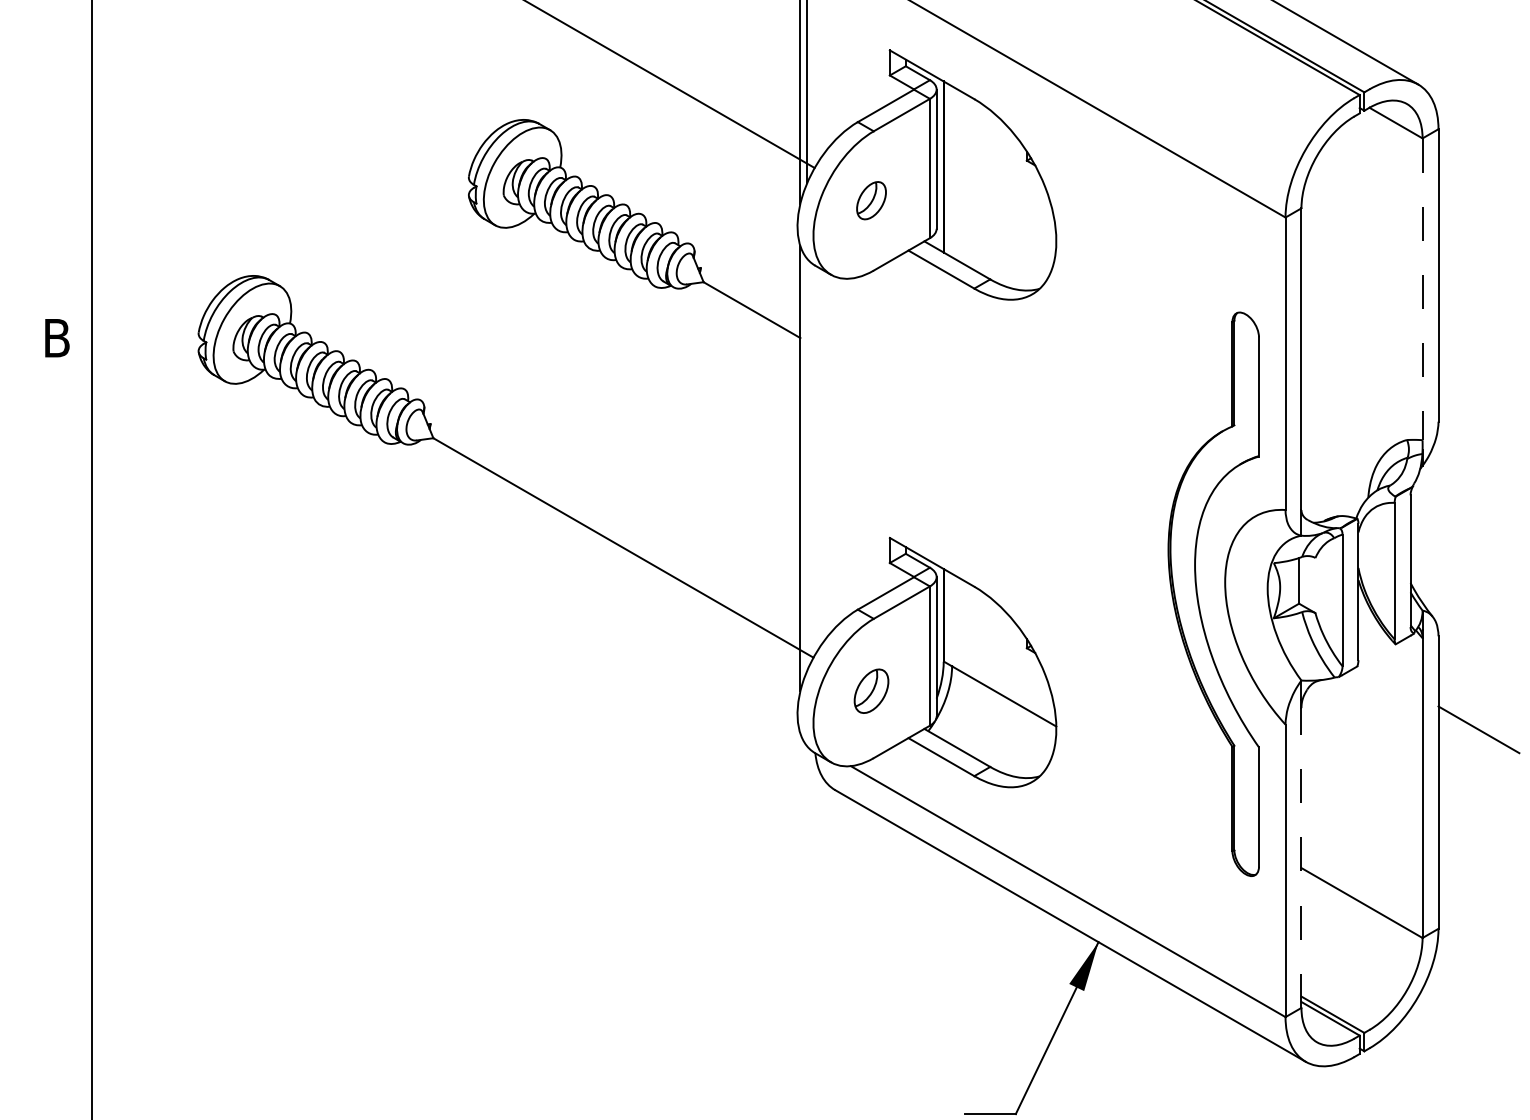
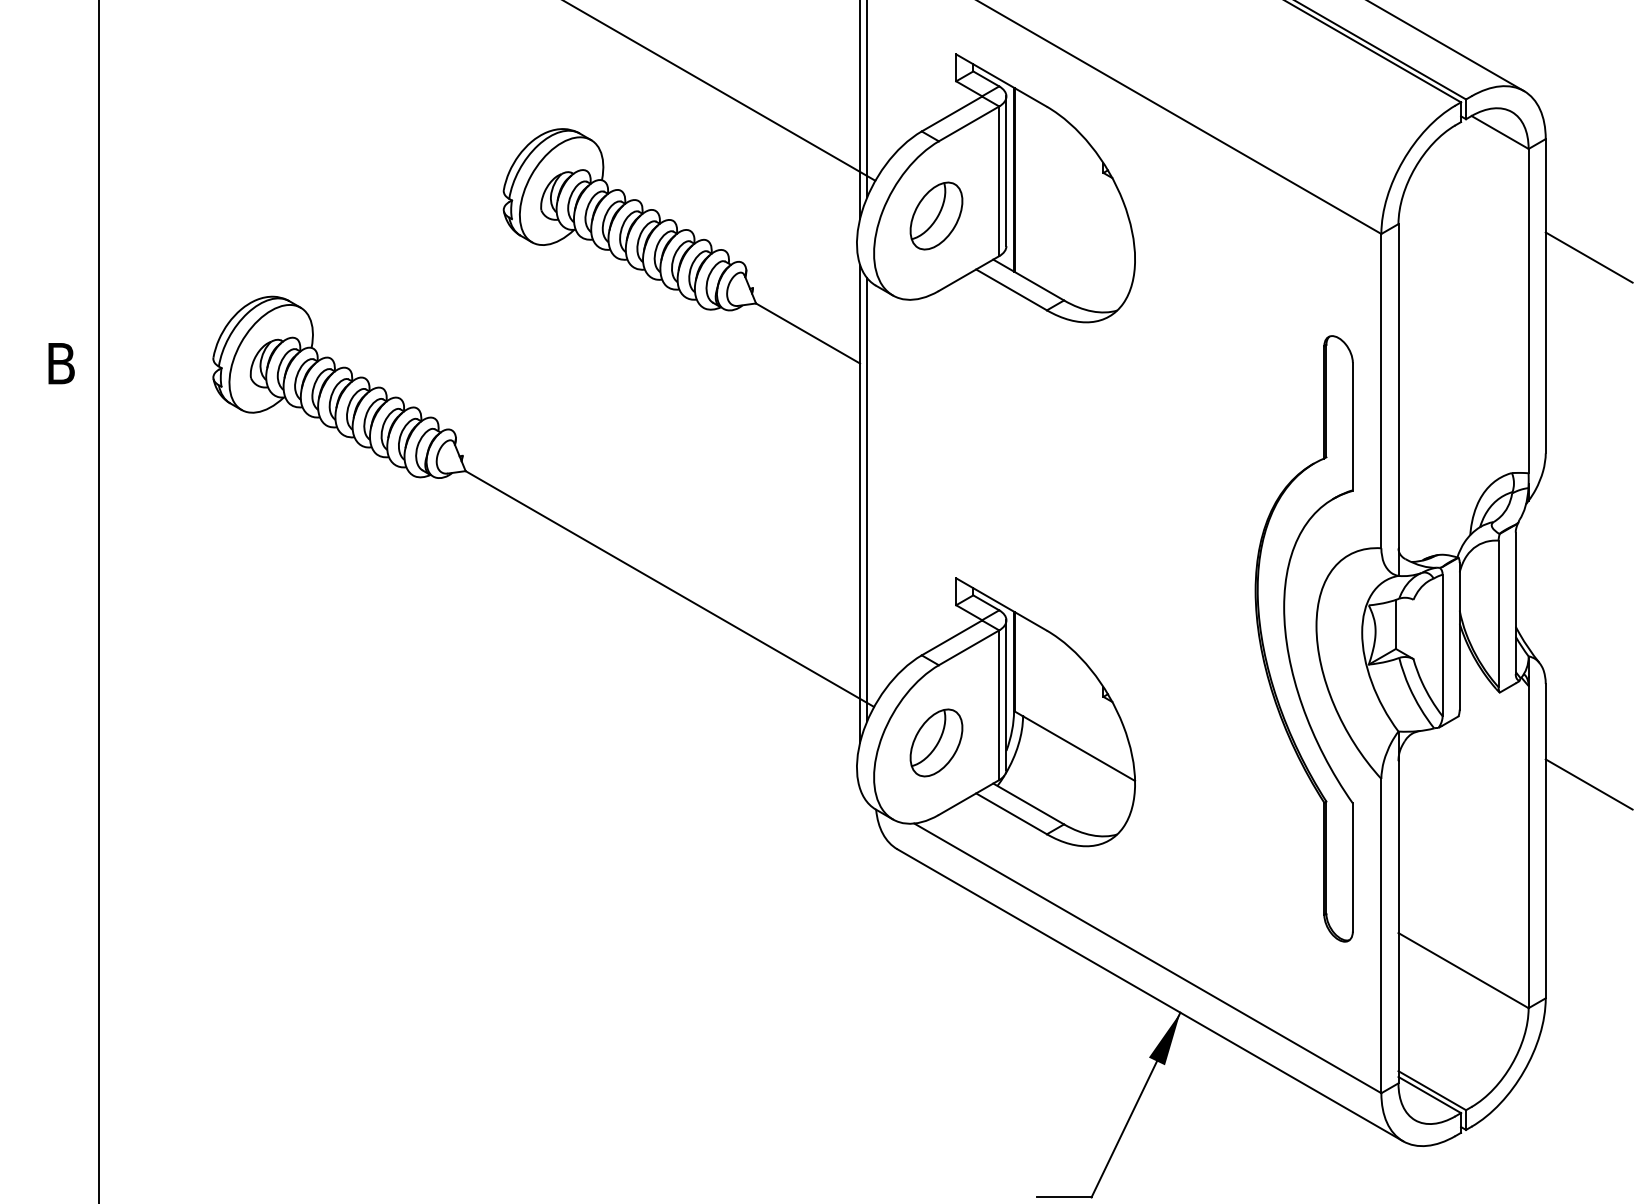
part: (871, 200) -> (936, 215), size x1.67
line: (1478, 239) -> (1588, 257), added
line: (1422, 289) -> (1528, 311), dashed -> solid
line: (807, 464) -> (867, 499), added
part: (871, 691) -> (936, 743), size x1.43
line: (1301, 858) -> (1398, 922), dashed -> solid

